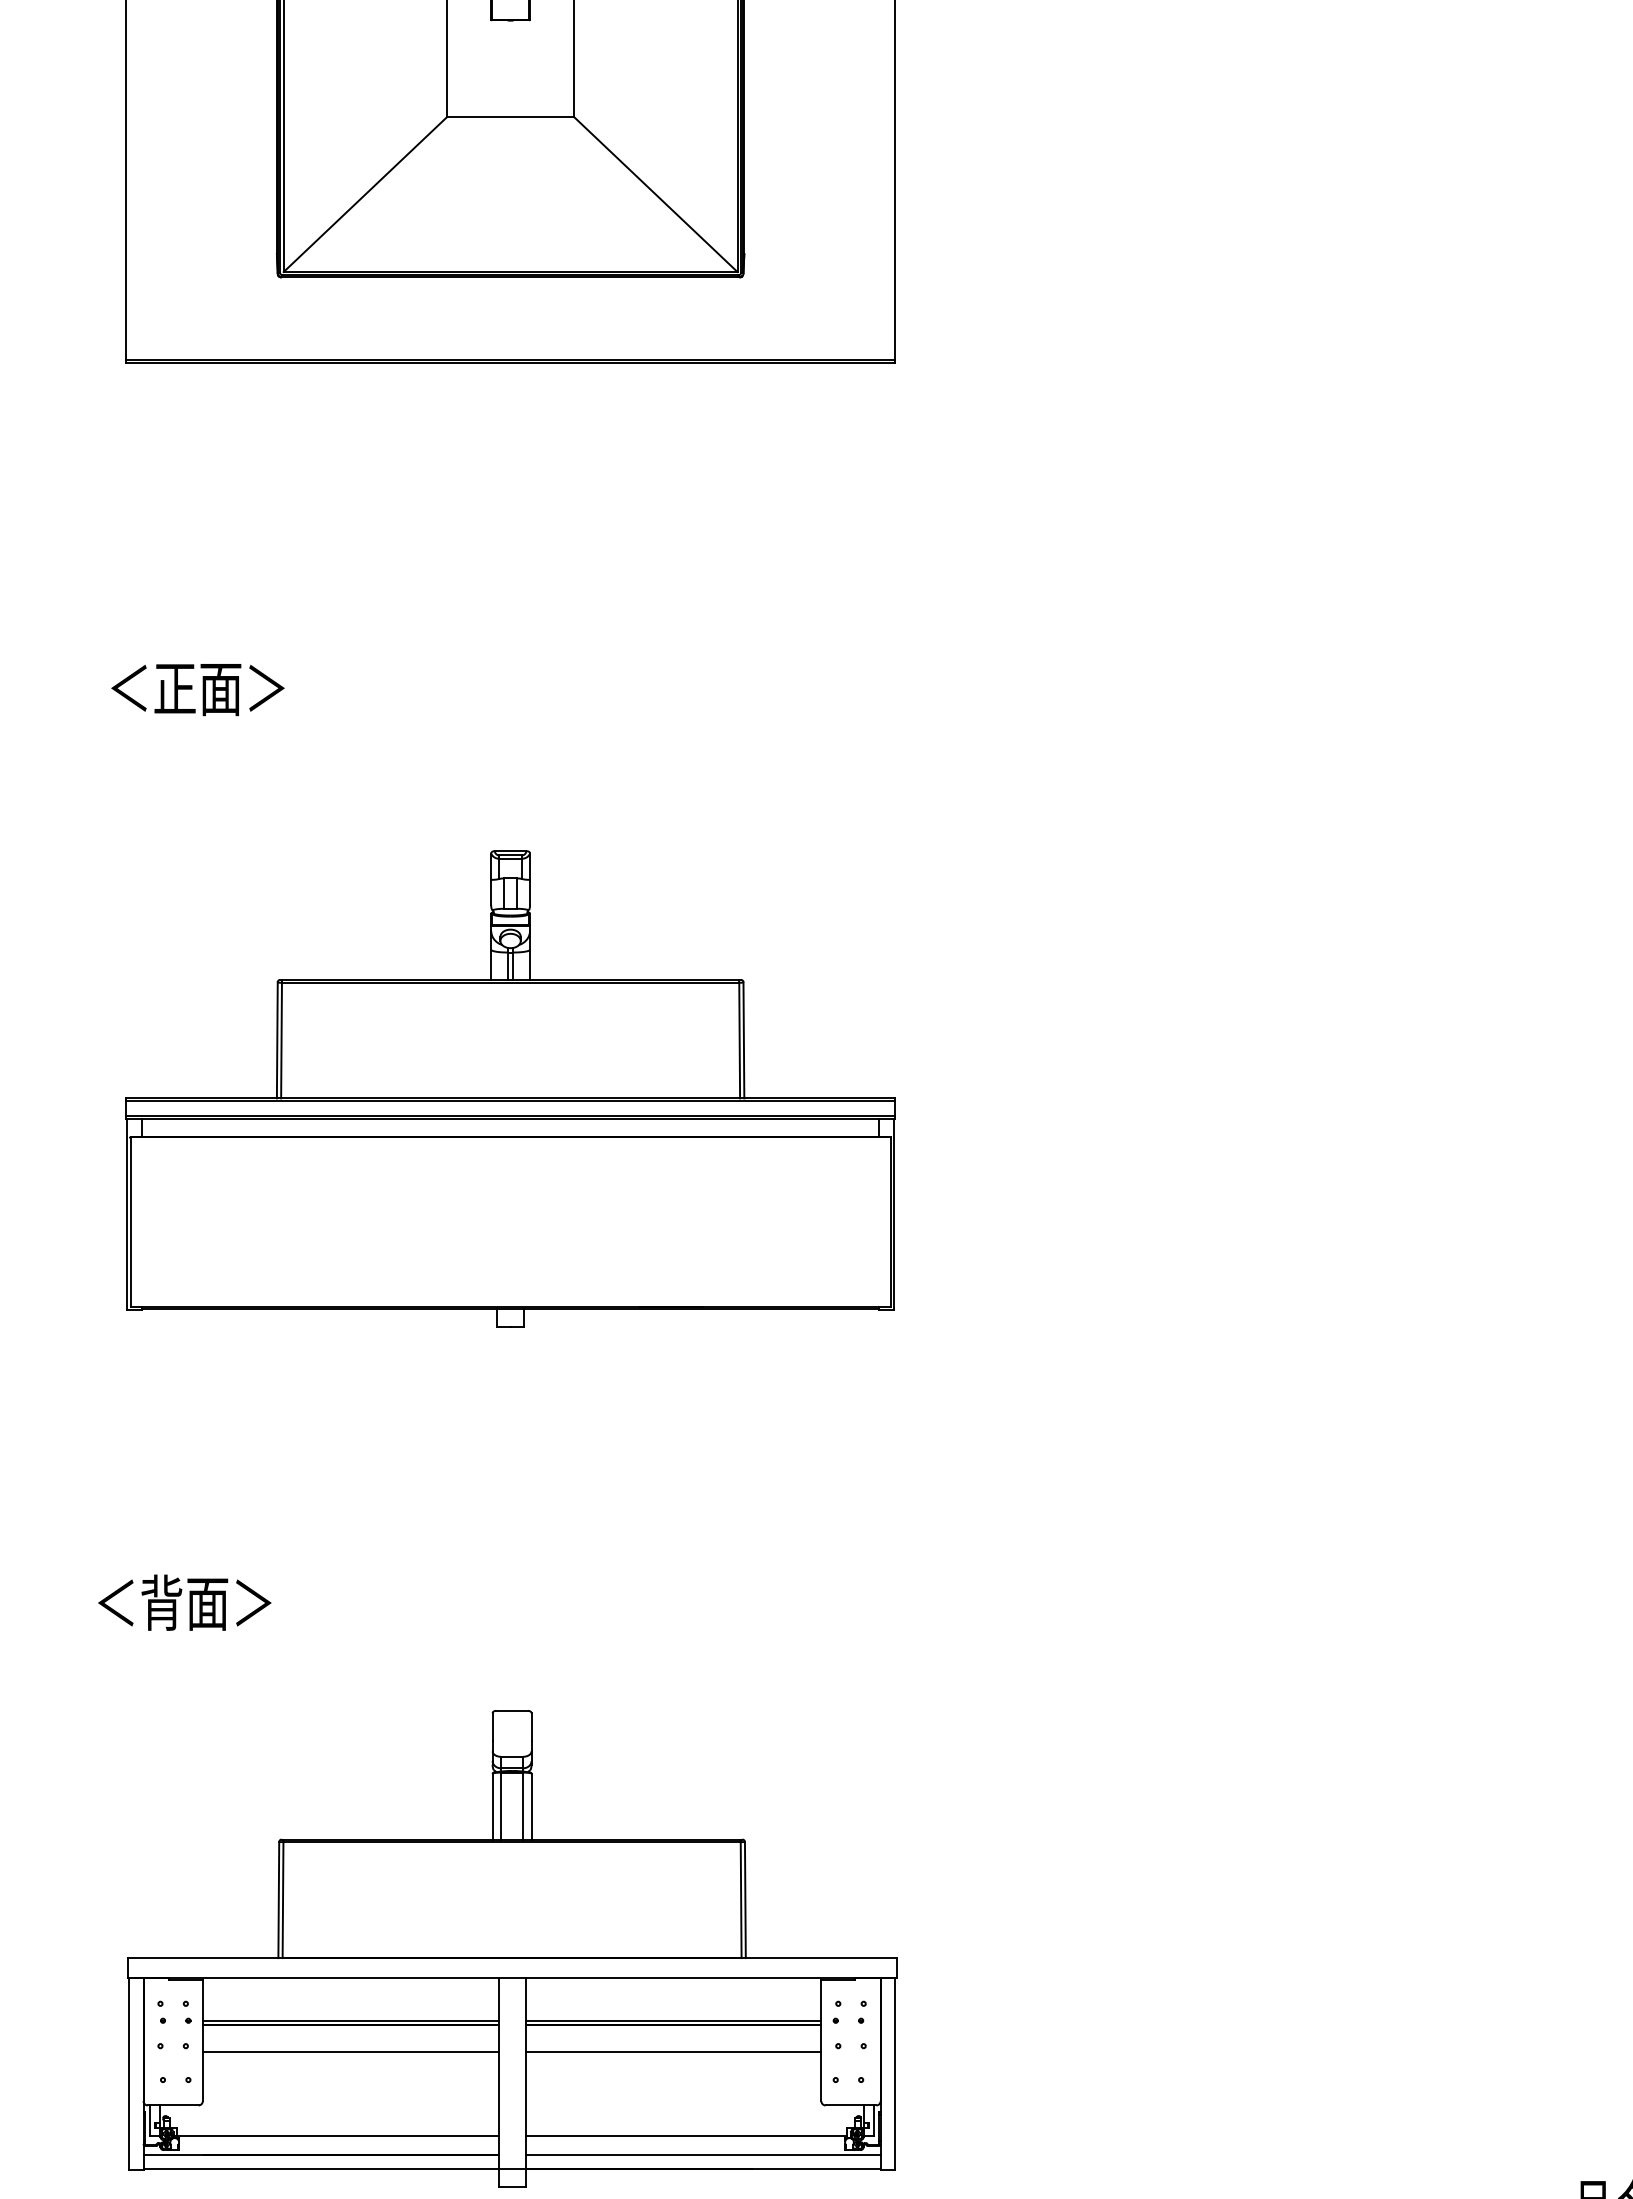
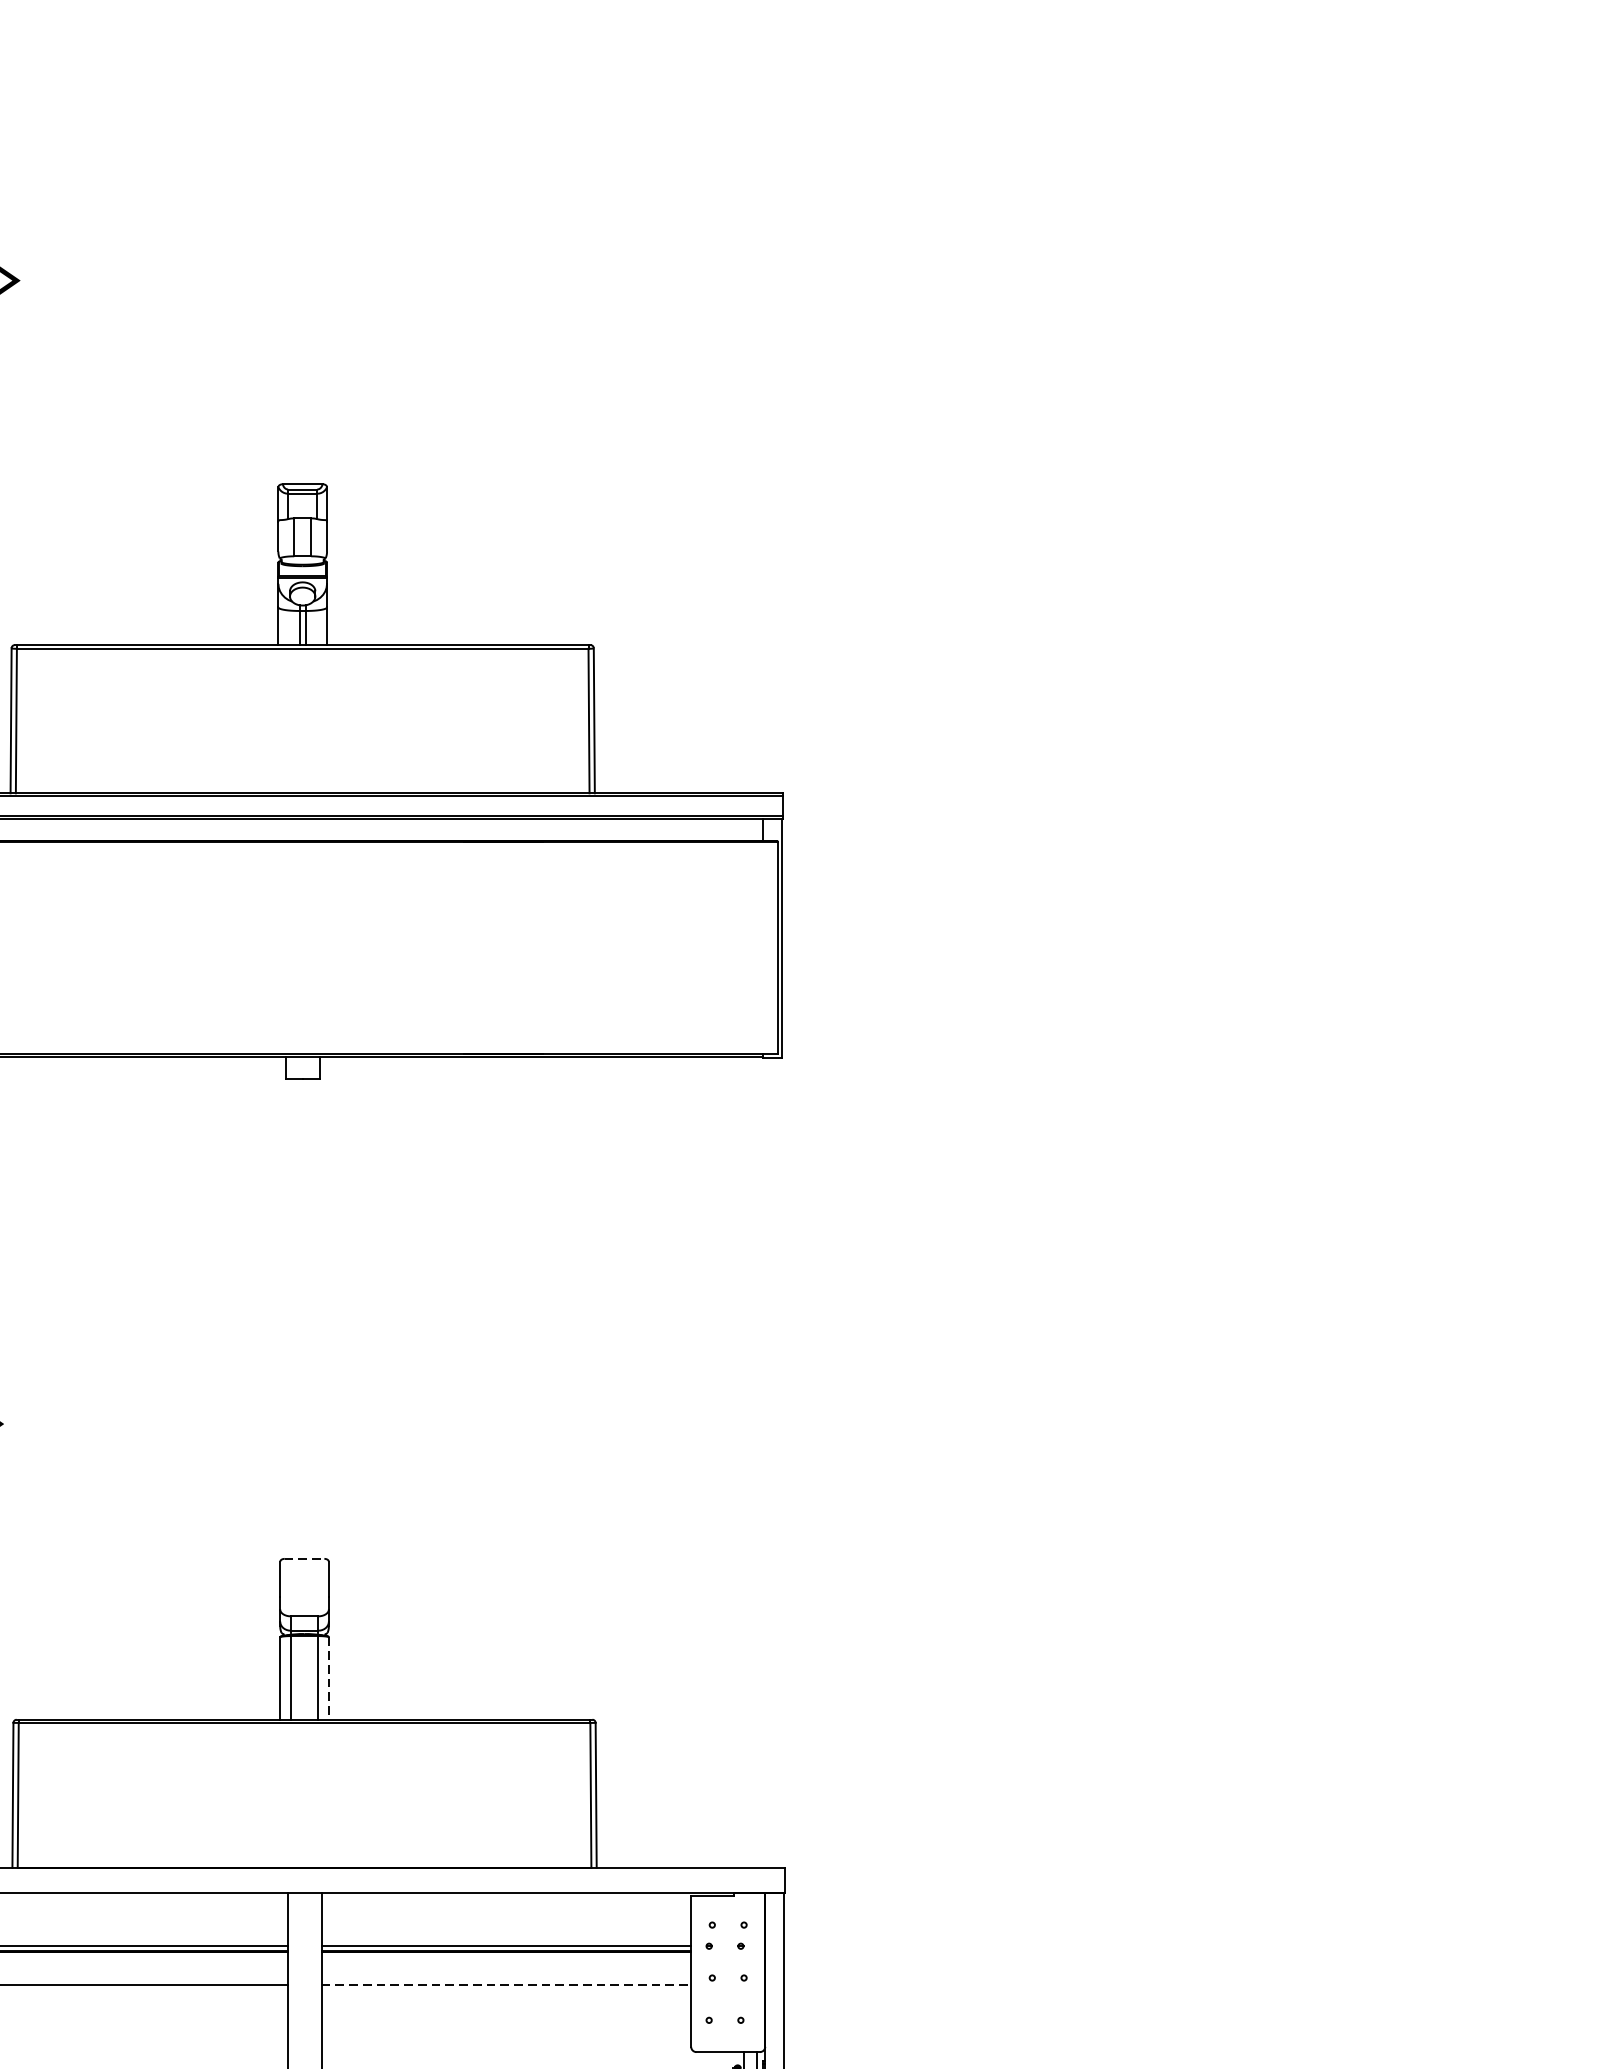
line: (512, 1710) -> (305, 1558), solid -> dashed
line: (531, 1806) -> (328, 1678), solid -> dashed
line: (673, 2051) -> (506, 1984), solid -> dashed

